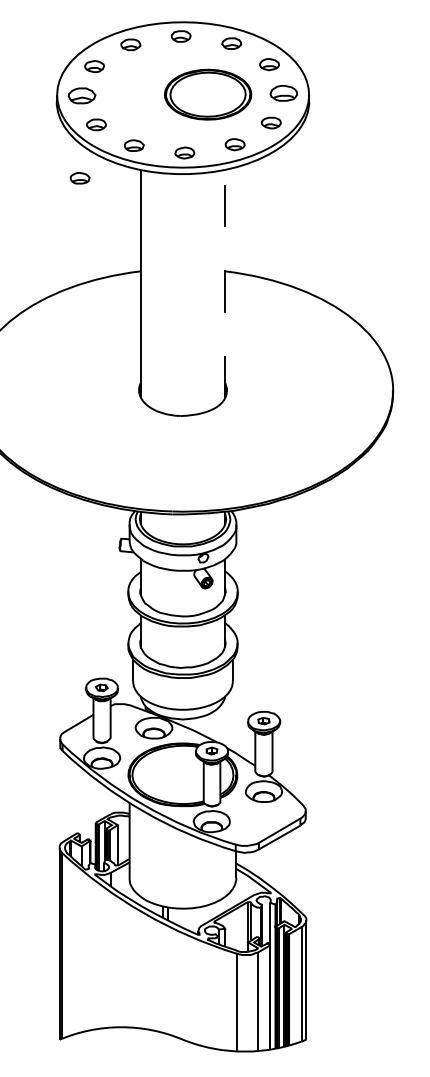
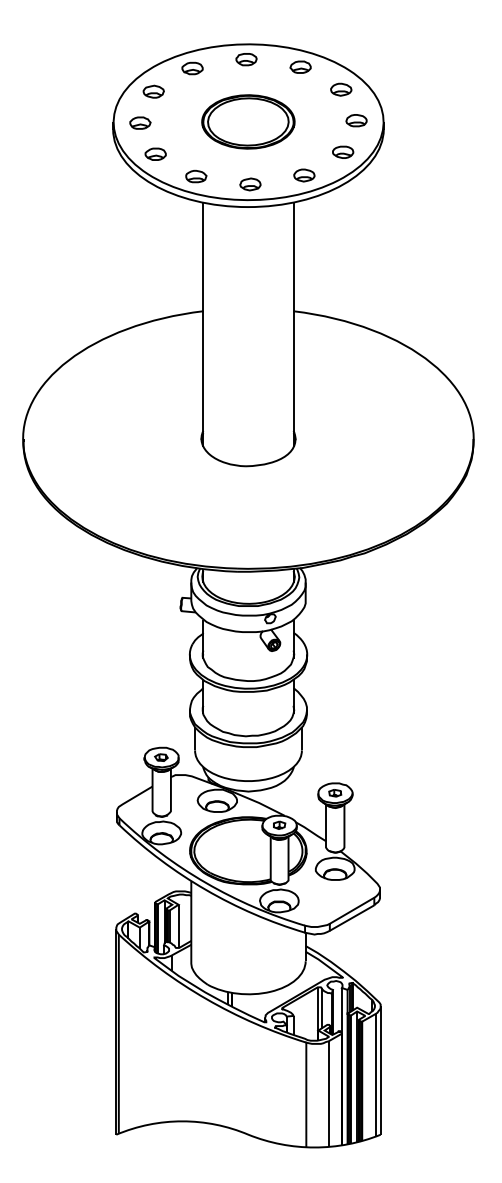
part: (283, 93) -> (356, 120), size x0.71
part: (208, 94) -> (248, 121), moved
part: (82, 95) -> (140, 122), size x0.71
part: (80, 178) -> (138, 211), removed
line: (225, 283) -> (293, 324), dashed -> solid

